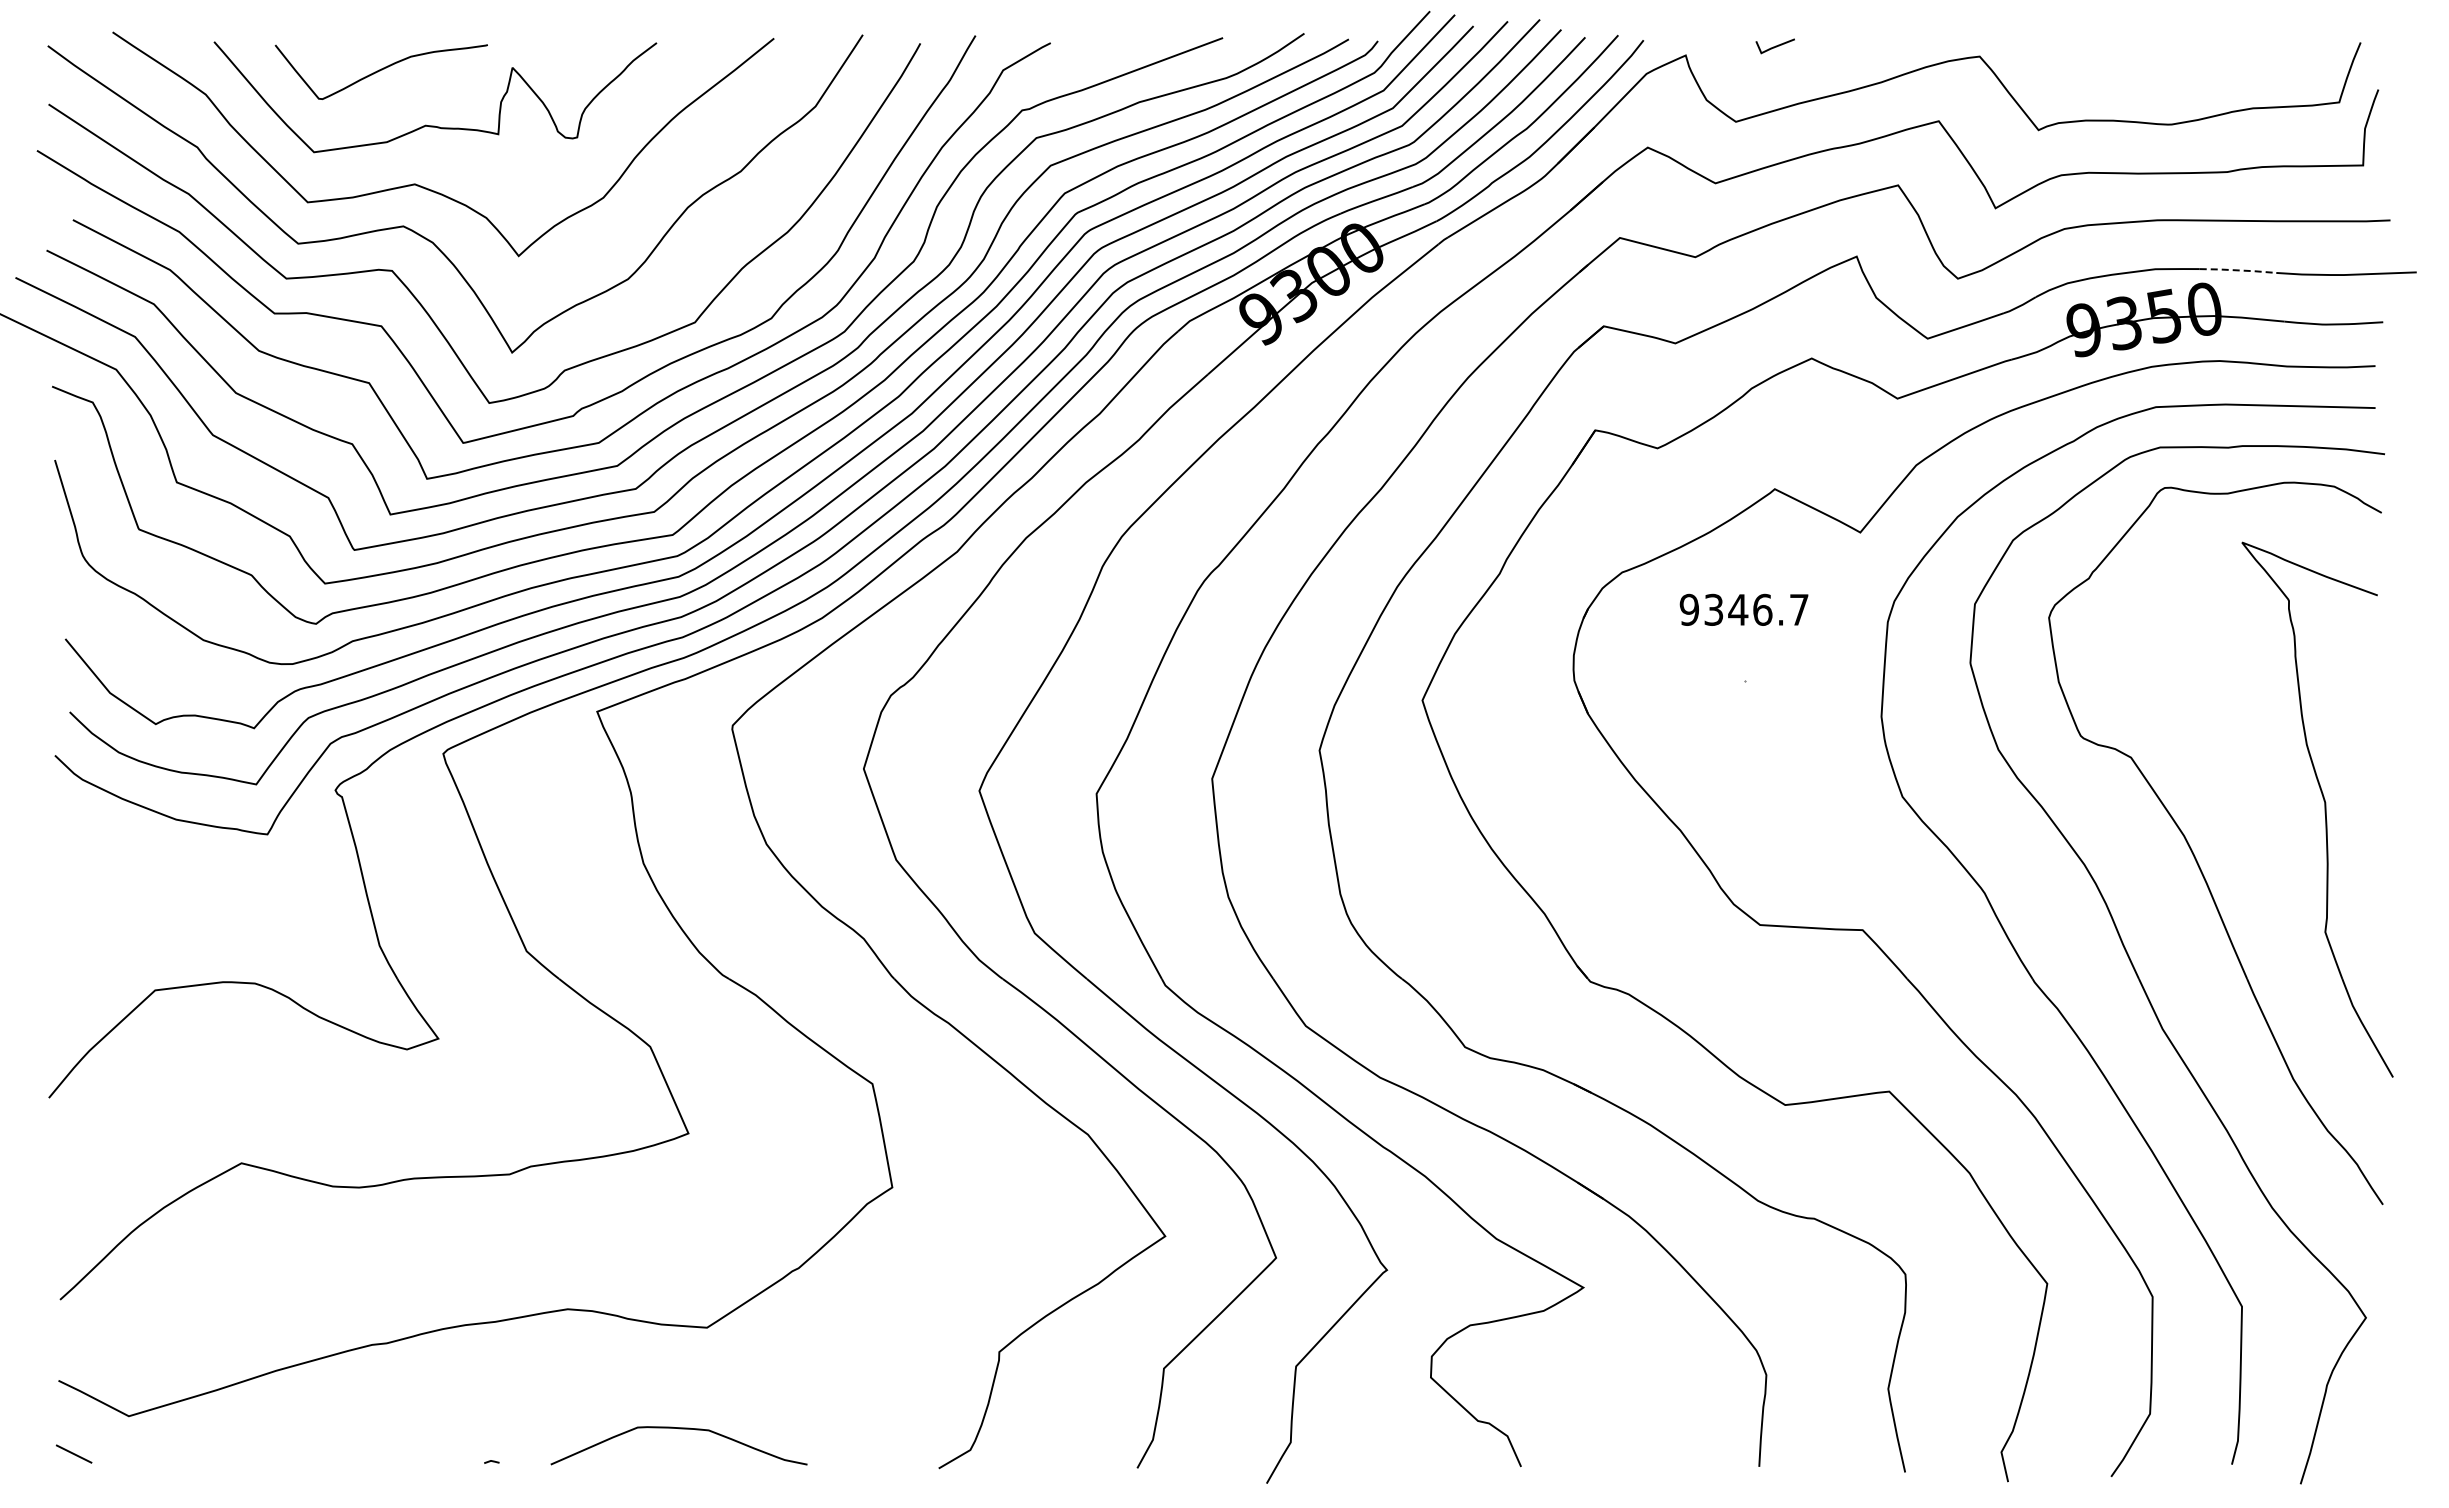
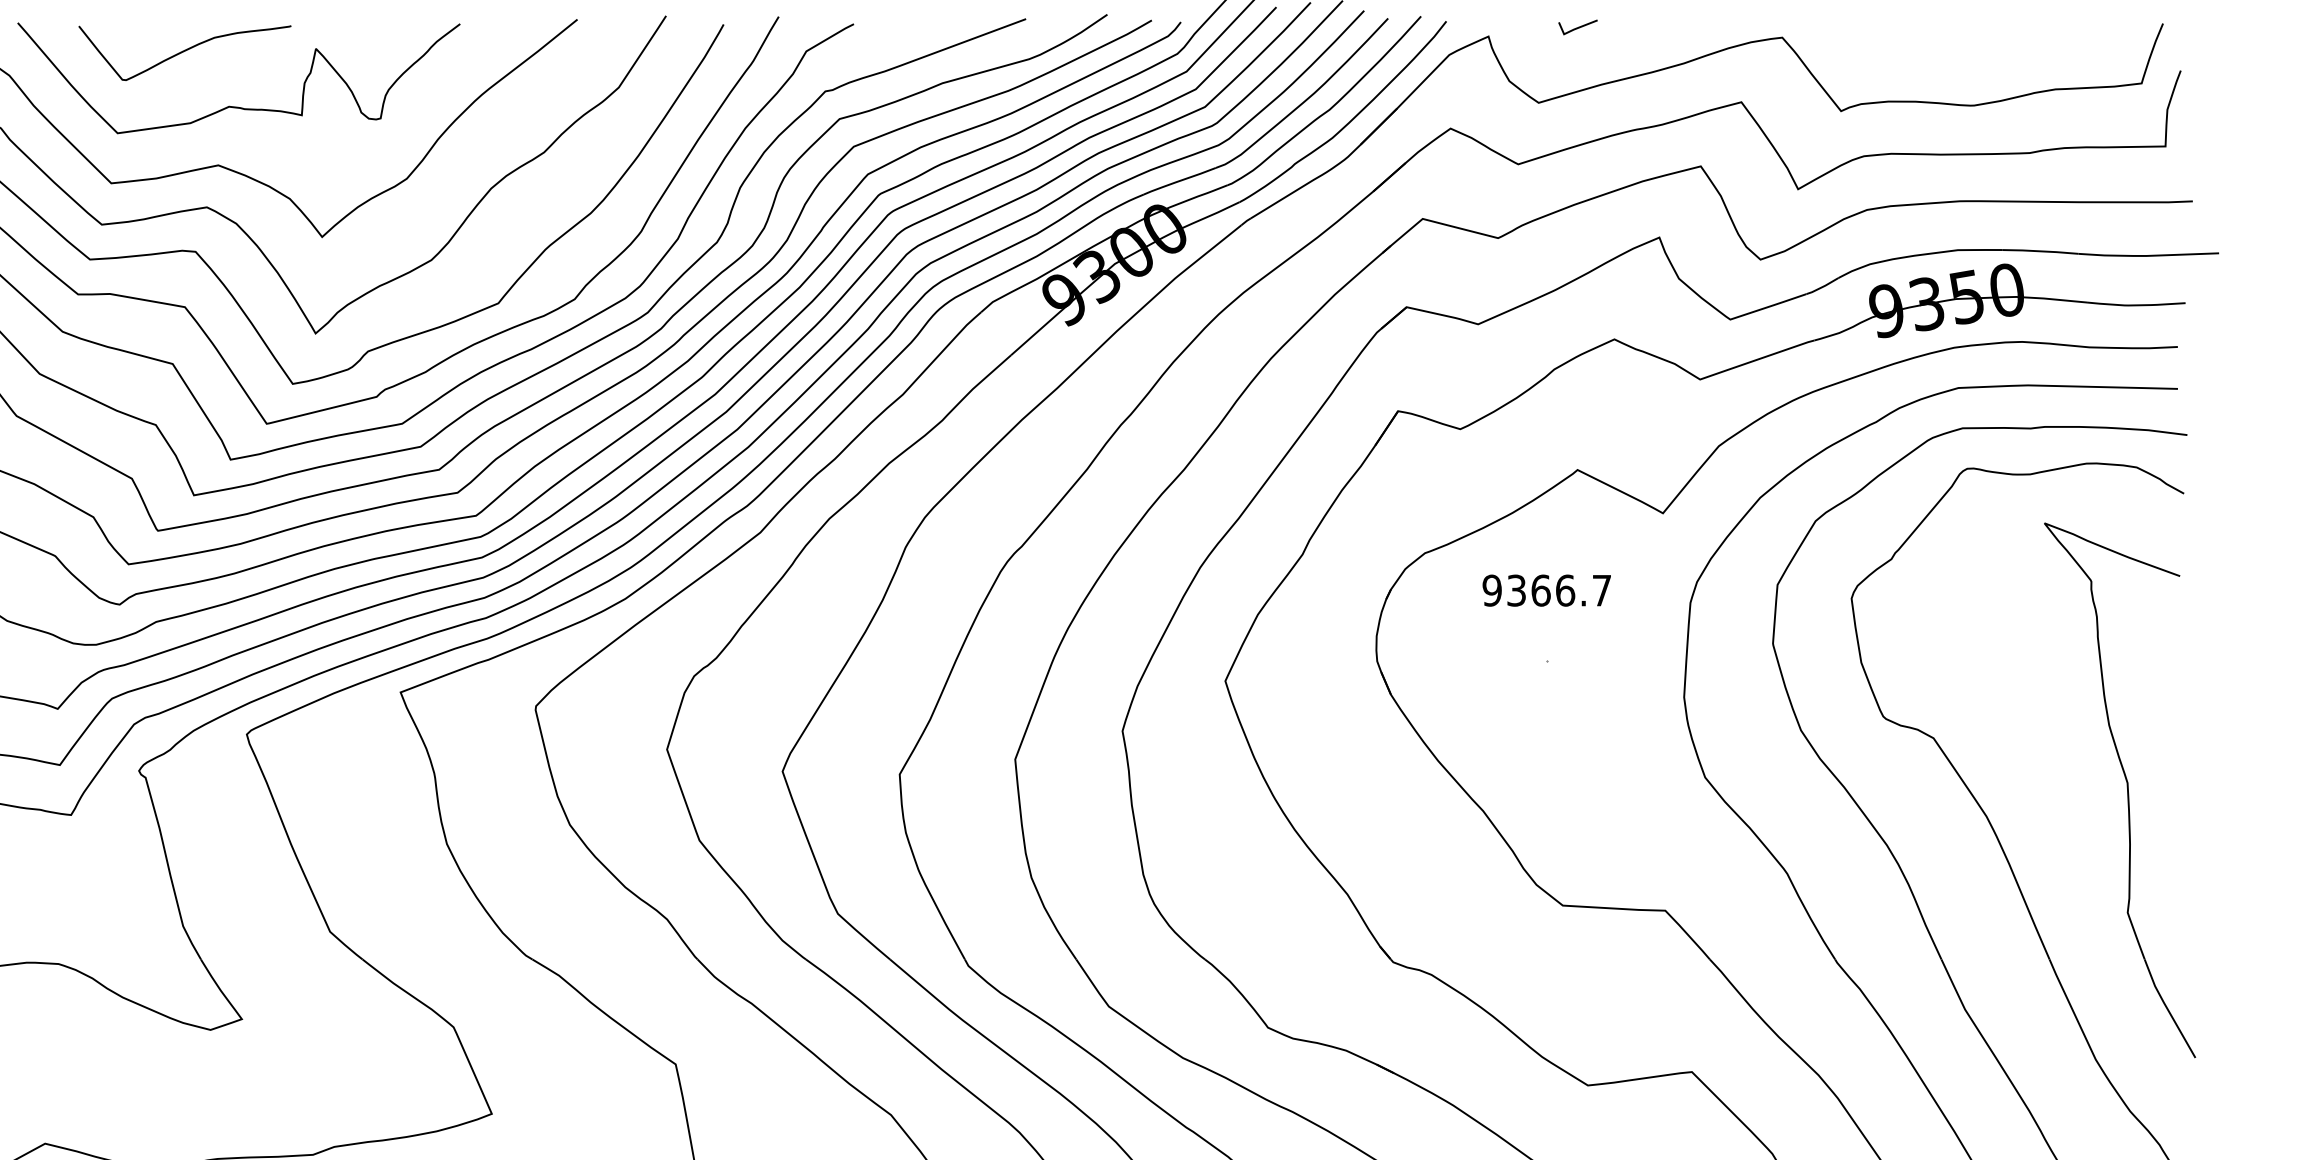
line: (2238, 270) -> (2040, 251), dashed -> solid
text: (1738, 609) -> (1541, 590), 9346.7 -> 9366.7

